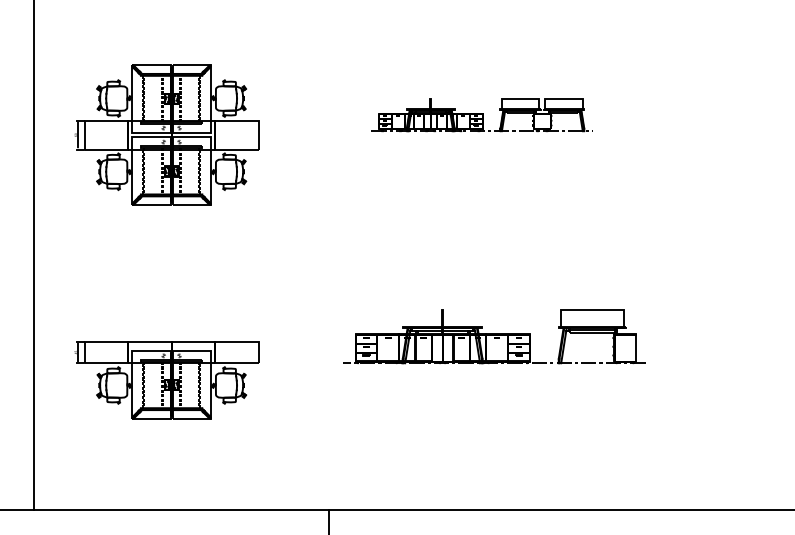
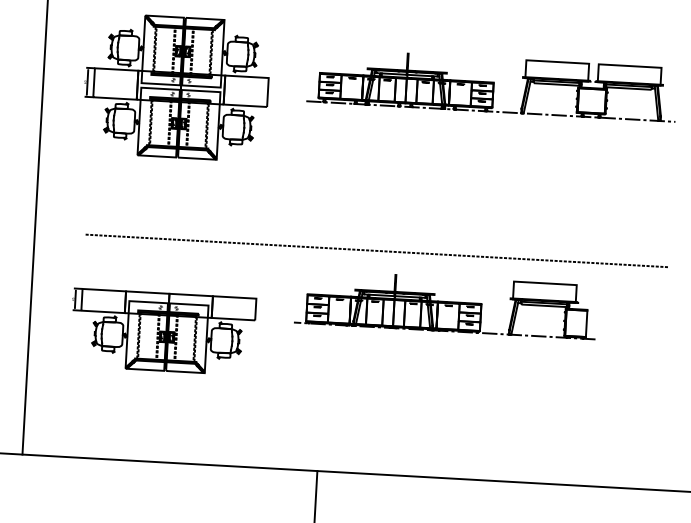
part: (481, 115) -> (491, 85), size x1.67
line: (376, 287) -> (377, 251), added
part: (494, 336) -> (446, 304), moved

